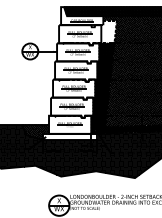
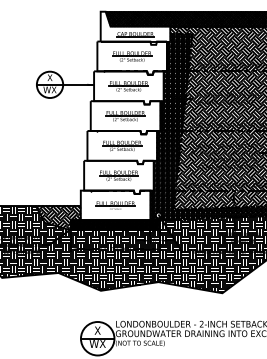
hatch: (108, 31) -> (178, 51), added
hatch: (69, 136) -> (114, 224), added

